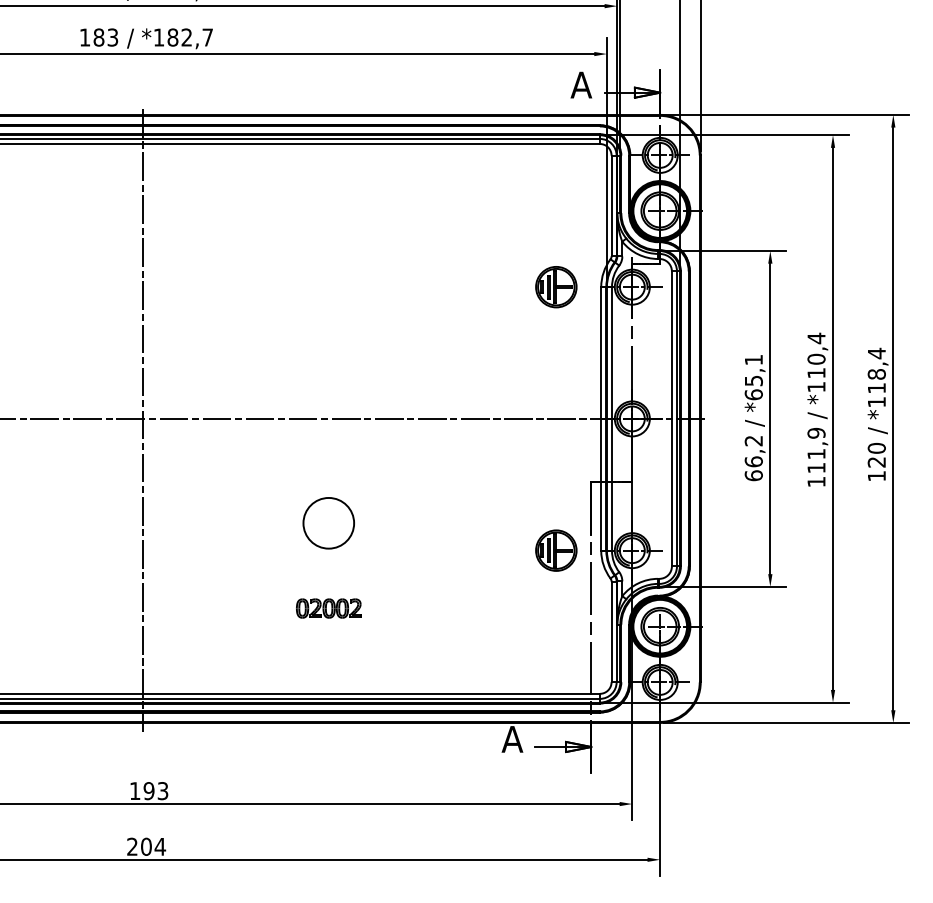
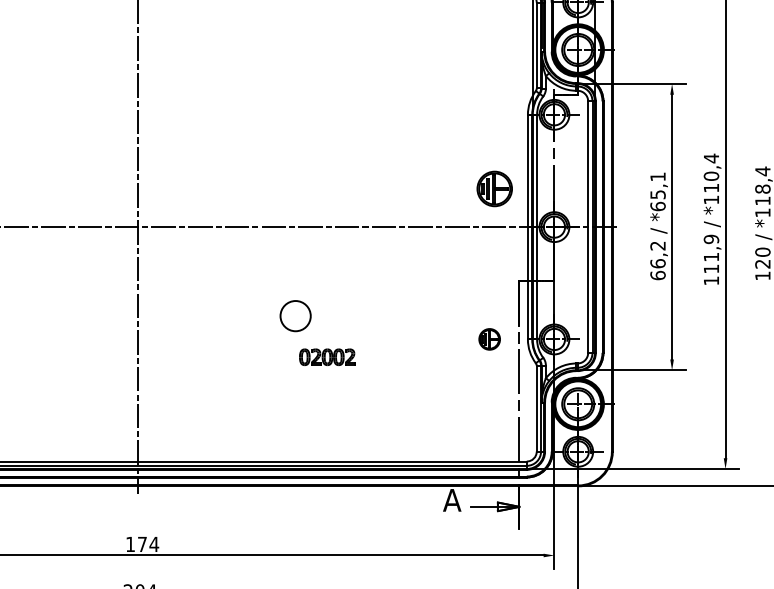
part: (556, 287) -> (494, 189), moved
circle: (328, 522) -> (295, 315), size x0.7
part: (556, 550) -> (489, 339), size x0.6
part: (328, 608) -> (326, 357), moved
text: (155, 791) -> (147, 544), 193 -> 174

